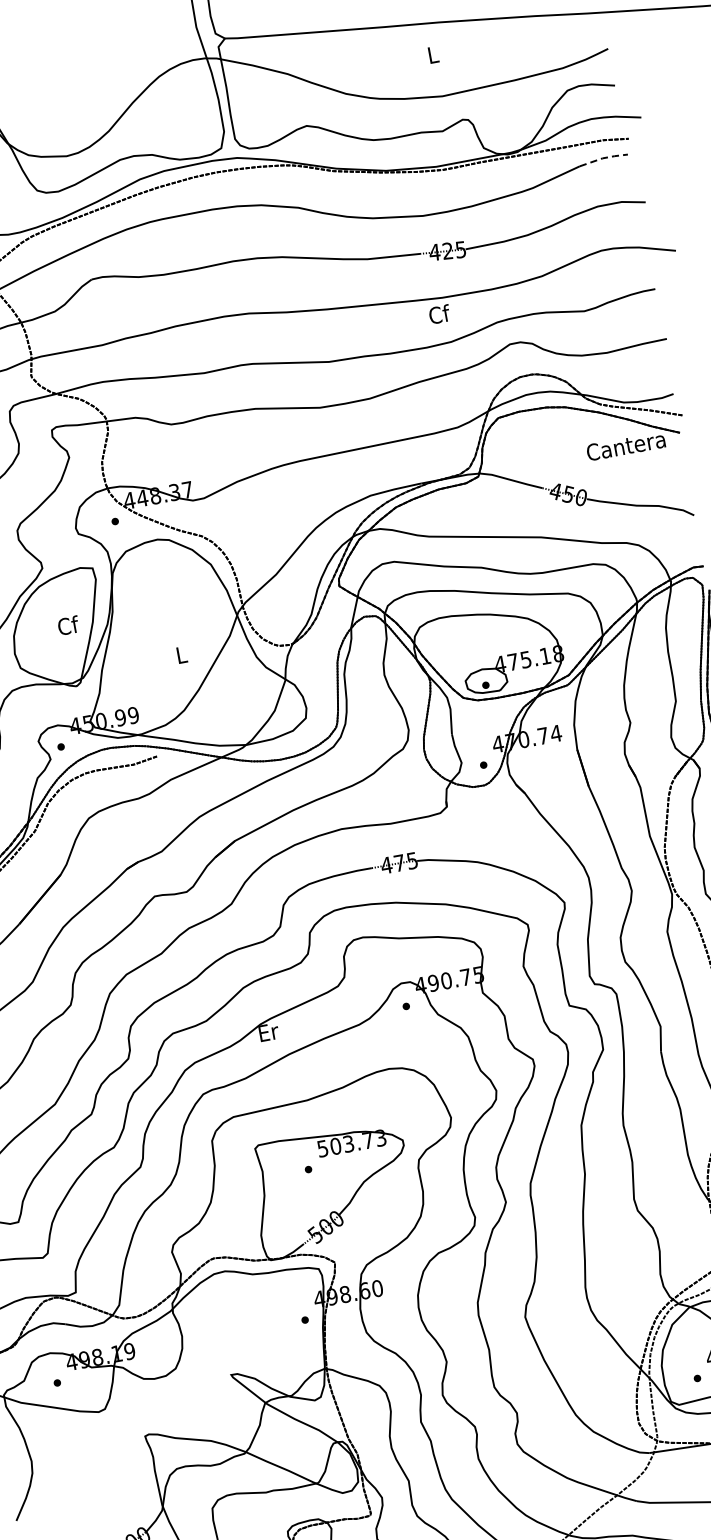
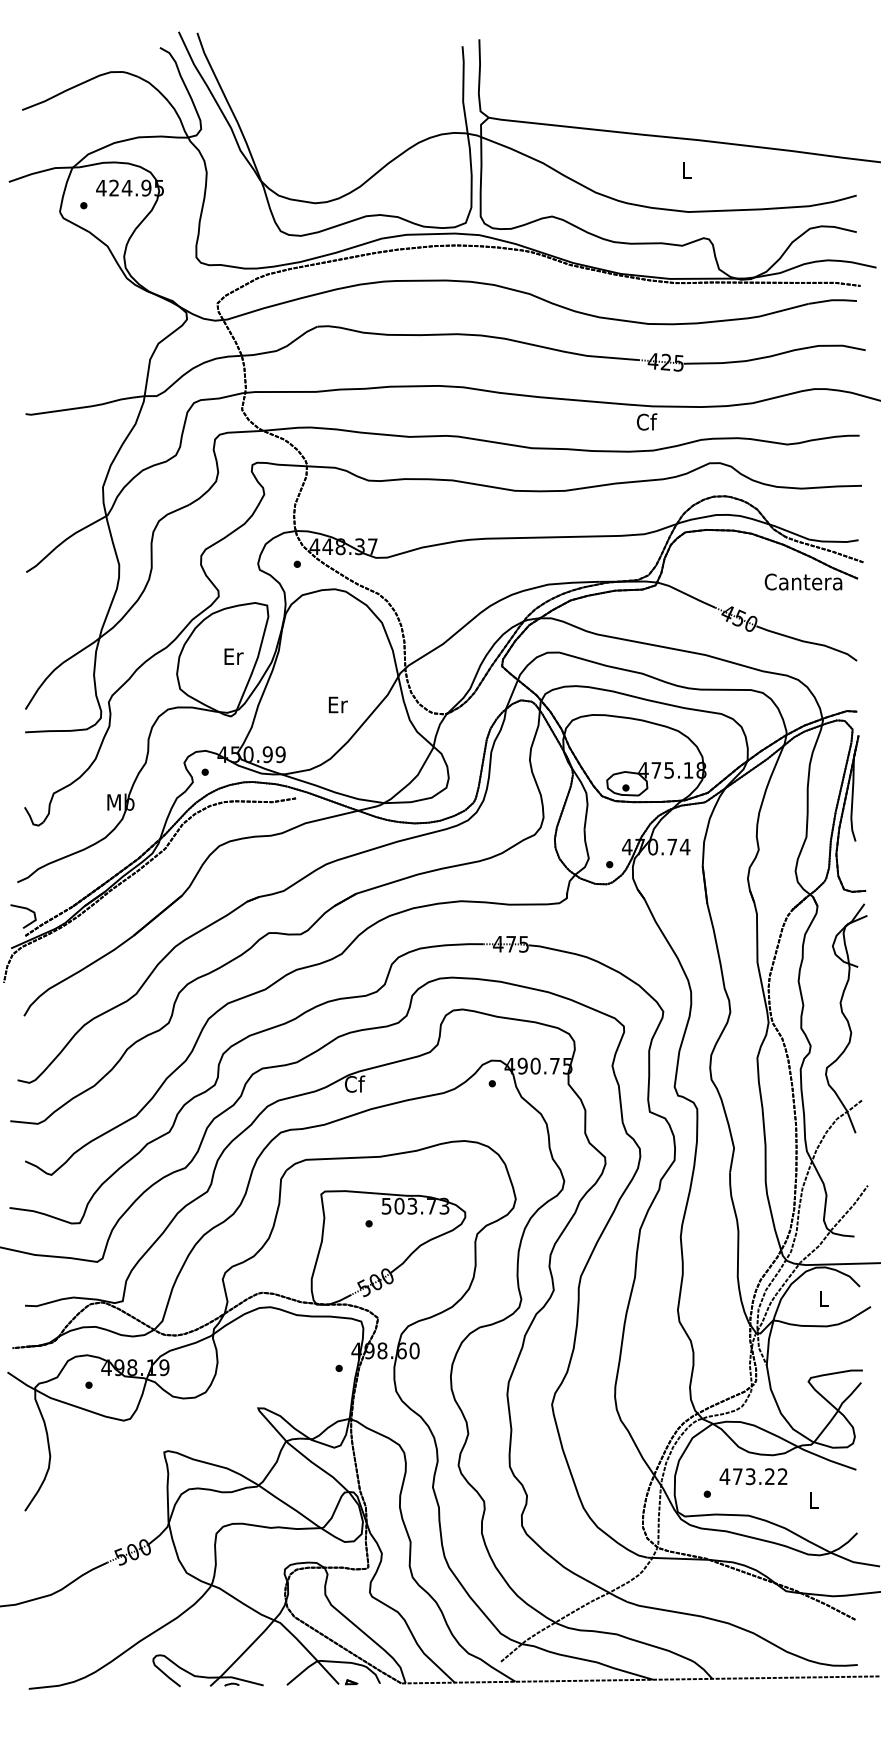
line: (603, 158) -> (832, 300), dashed -> solid
text: (68, 625) -> (233, 656), Cf -> Er
text: (181, 654) -> (337, 704), L -> Er
text: (268, 1031) -> (354, 1083), Er -> Cf

